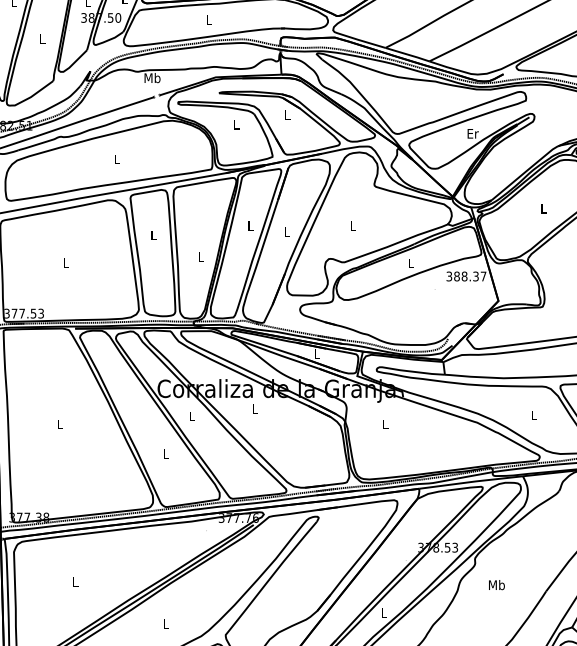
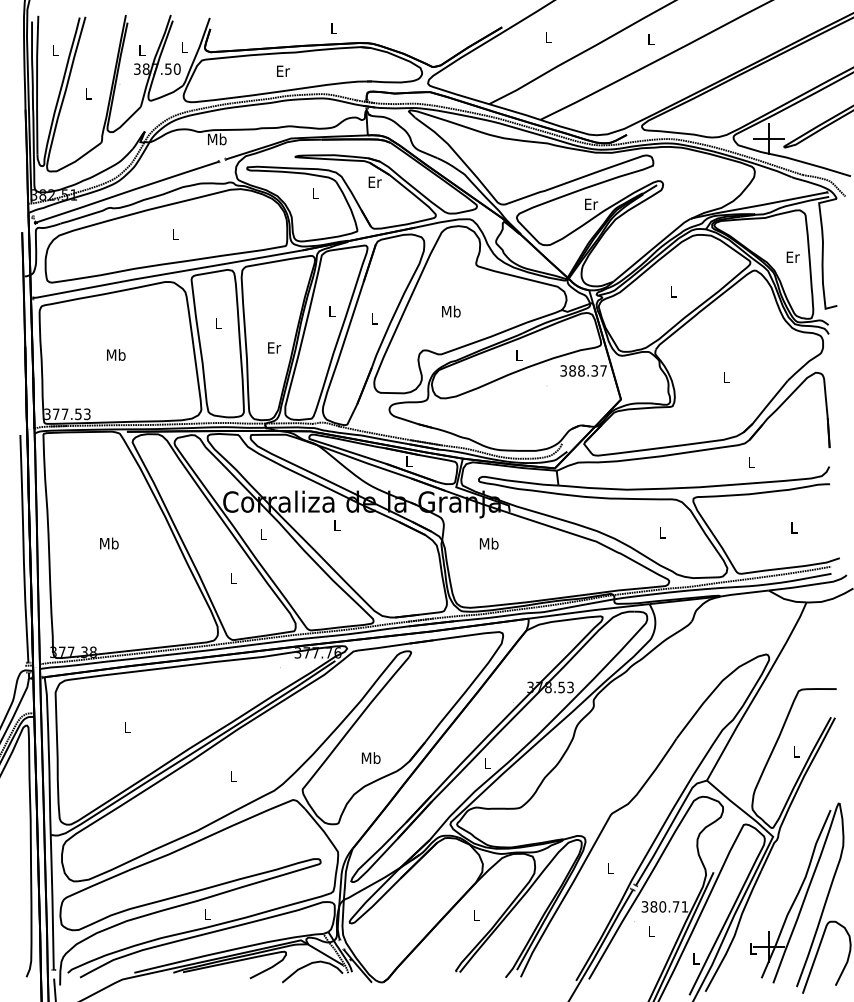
text: (209, 19) -> (283, 70), L -> Er
text: (287, 114) -> (374, 181), L -> Er
text: (353, 225) -> (451, 311), L -> Mb
text: (201, 256) -> (274, 347), L -> Er
text: (66, 262) -> (116, 354), L -> Mb
text: (60, 424) -> (109, 543), L -> Mb
text: (384, 424) -> (488, 543), L -> Mb
text: (496, 584) -> (370, 757), moved

